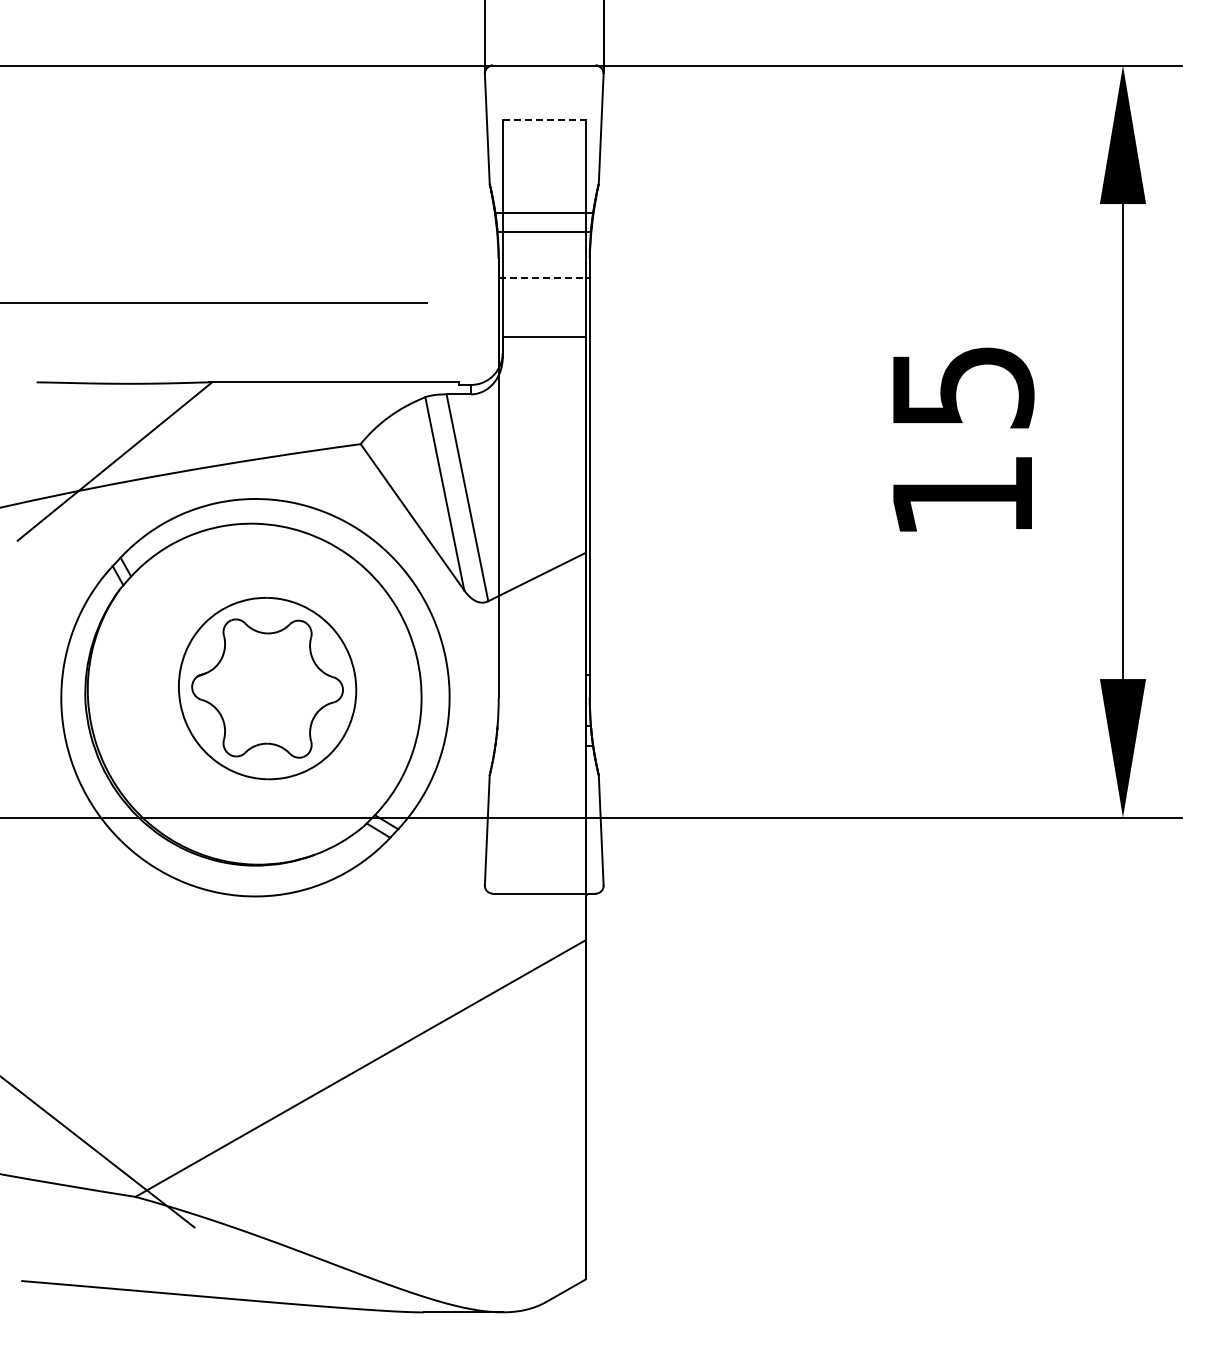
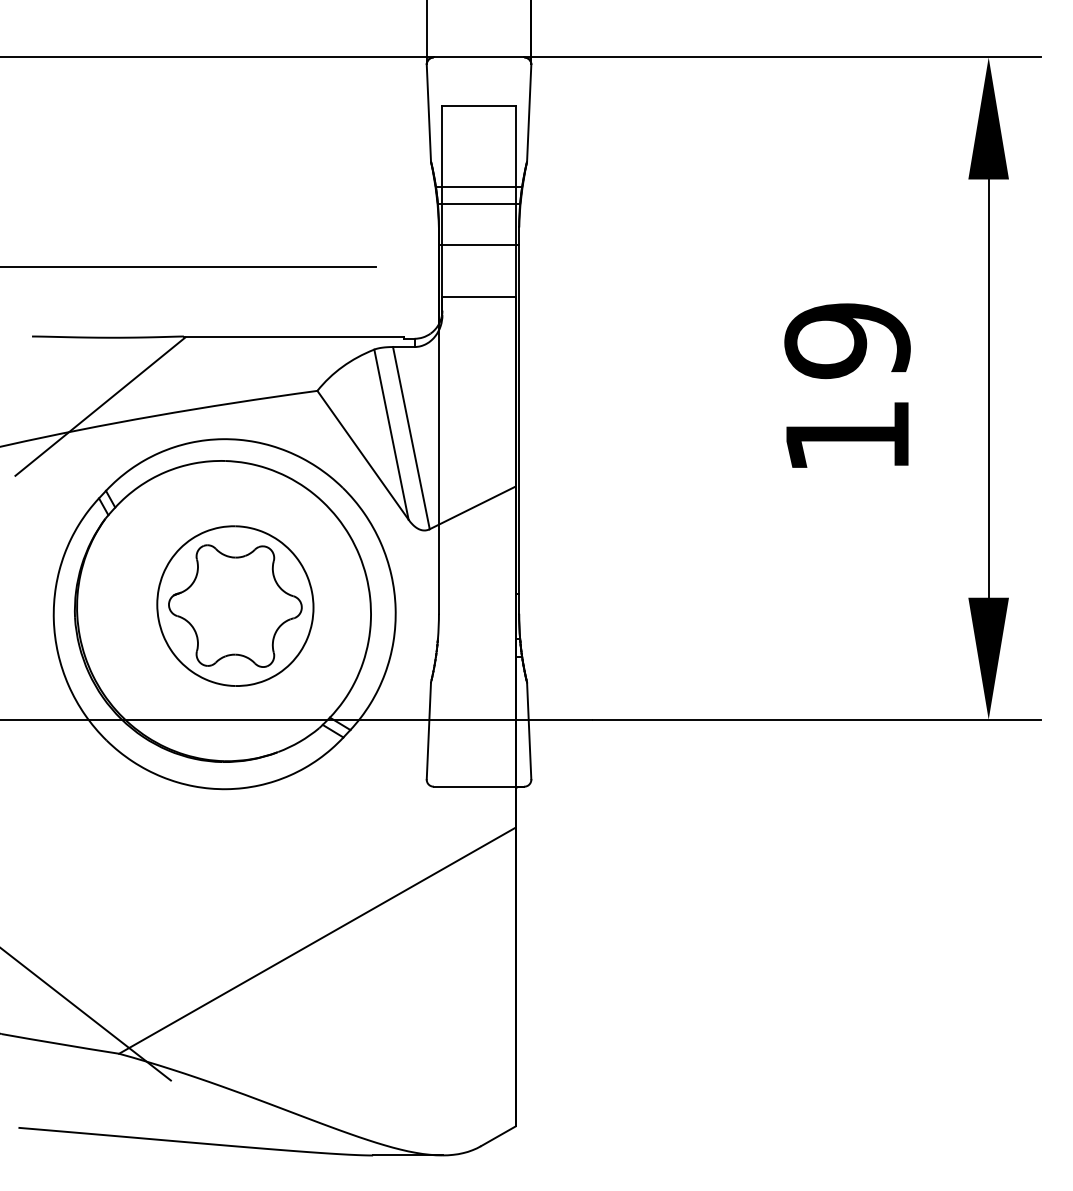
line: (544, 120) -> (479, 105), dashed -> solid
line: (544, 278) -> (479, 245), dashed -> solid
text: (962, 387) -> (847, 341), 15 -> 19

